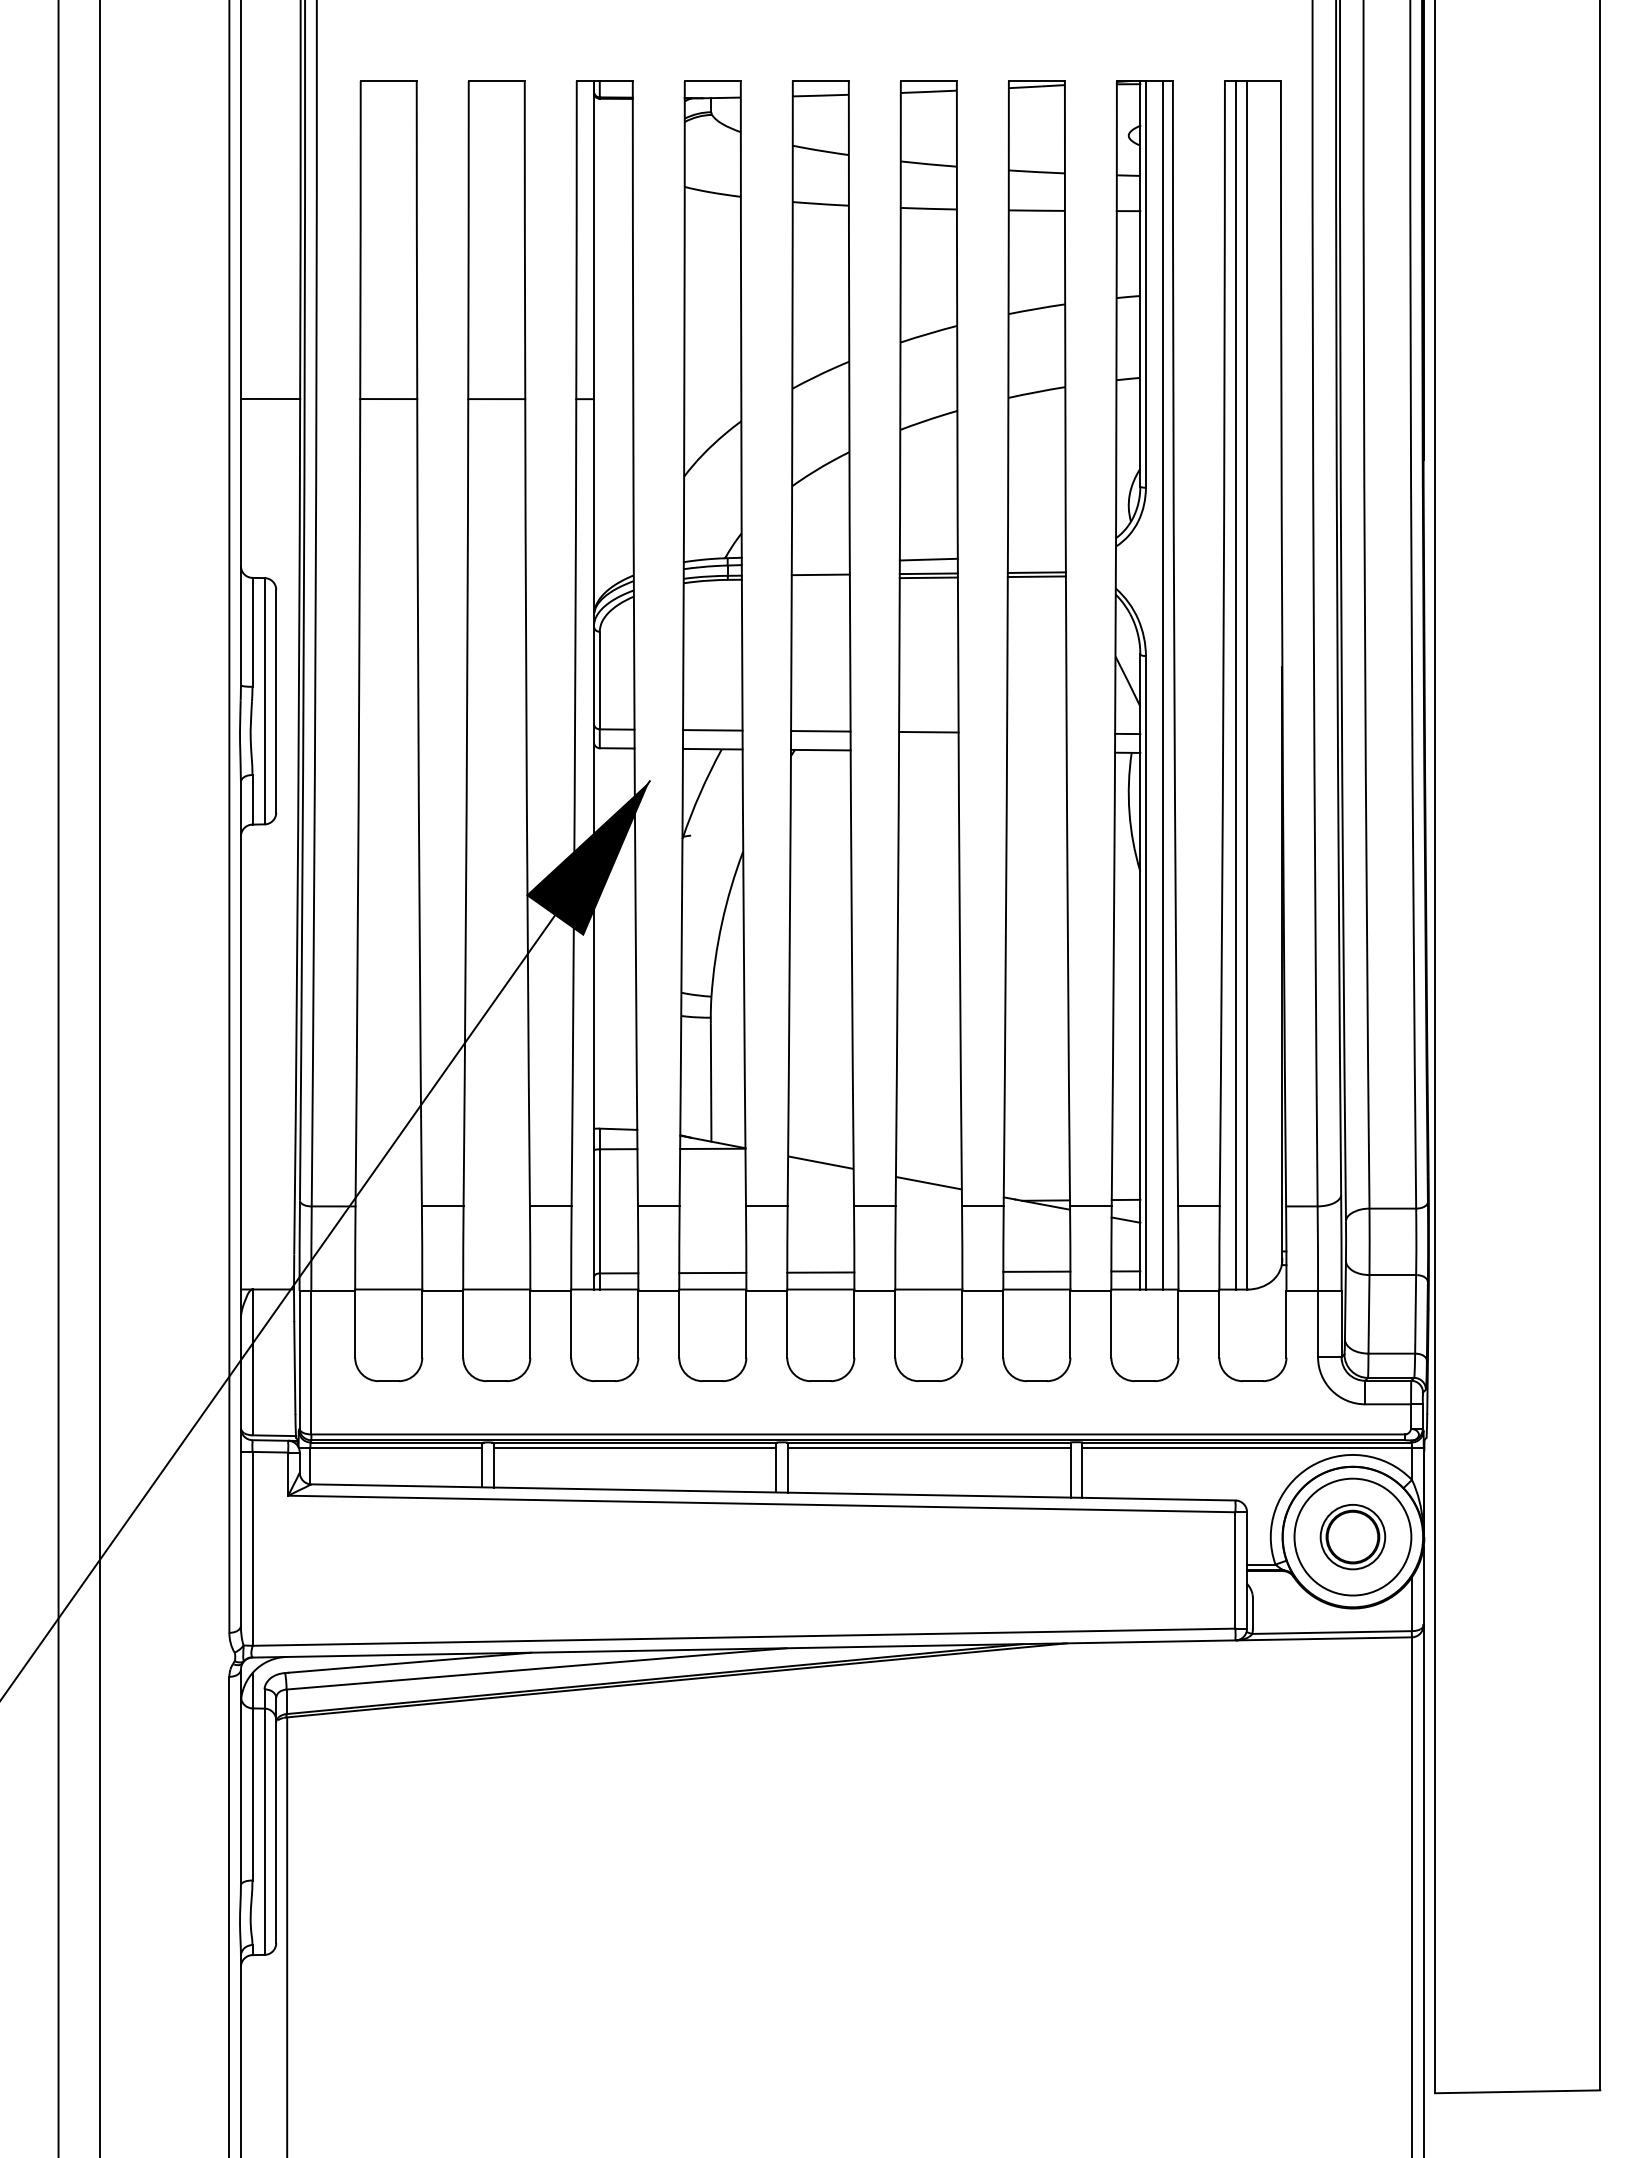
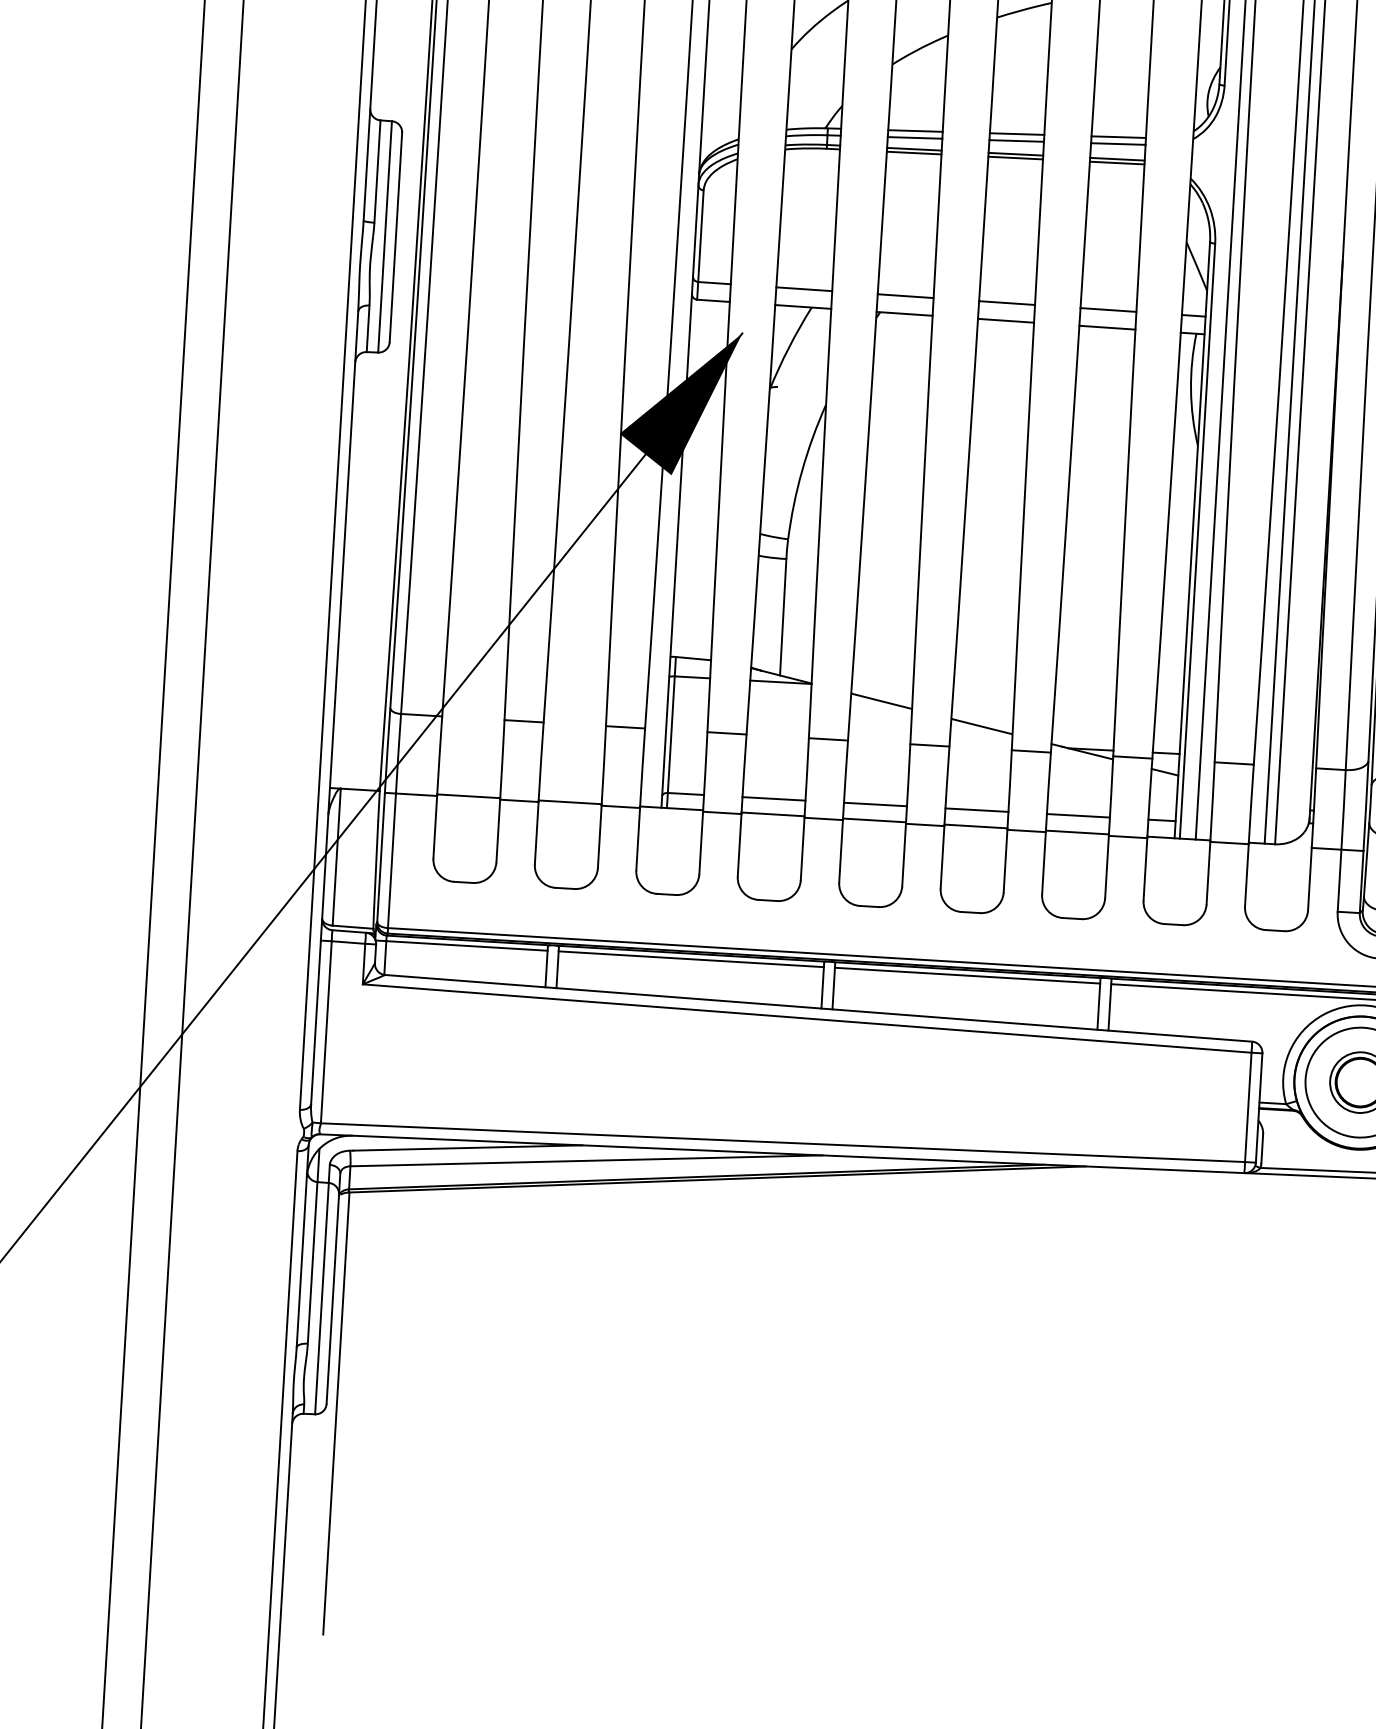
line: (1036, 548) -> (1118, 136), added
line: (928, 552) -> (1016, 134), added
line: (820, 555) -> (915, 131), added
line: (1036, 556) -> (1117, 144), added
line: (820, 562) -> (914, 137), added
line: (820, 578) -> (913, 152), added
line: (1036, 732) -> (1108, 309), added
line: (928, 750) -> (1005, 320), added
line: (1036, 751) -> (1107, 327), added
line: (928, 1272) -> (976, 810), added

